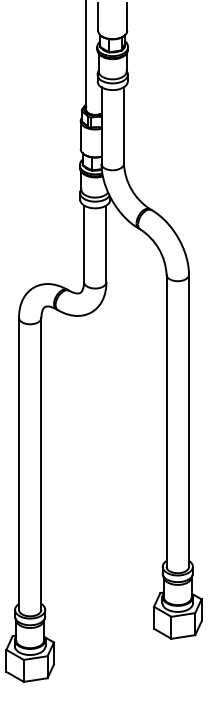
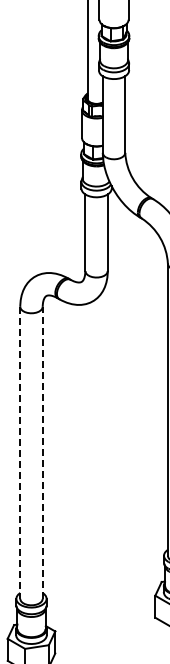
line: (41, 463) -> (42, 452), solid -> dashed
line: (18, 464) -> (19, 453), solid -> dashed

